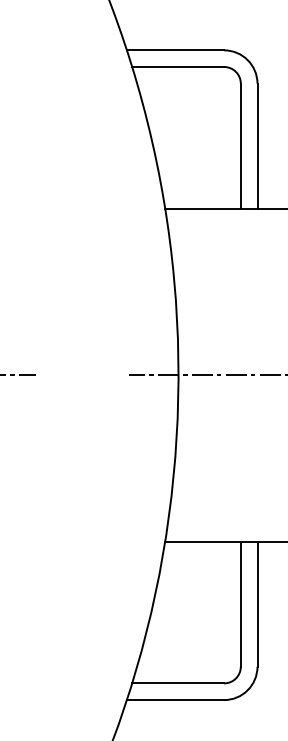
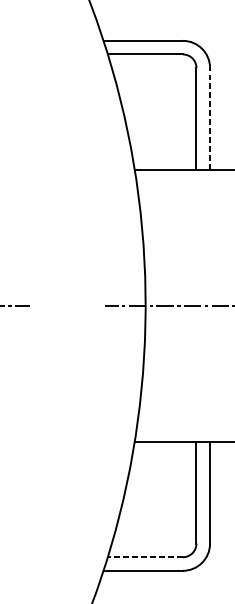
line: (257, 145) -> (210, 118), solid -> dashed
line: (178, 683) -> (145, 557), solid -> dashed

